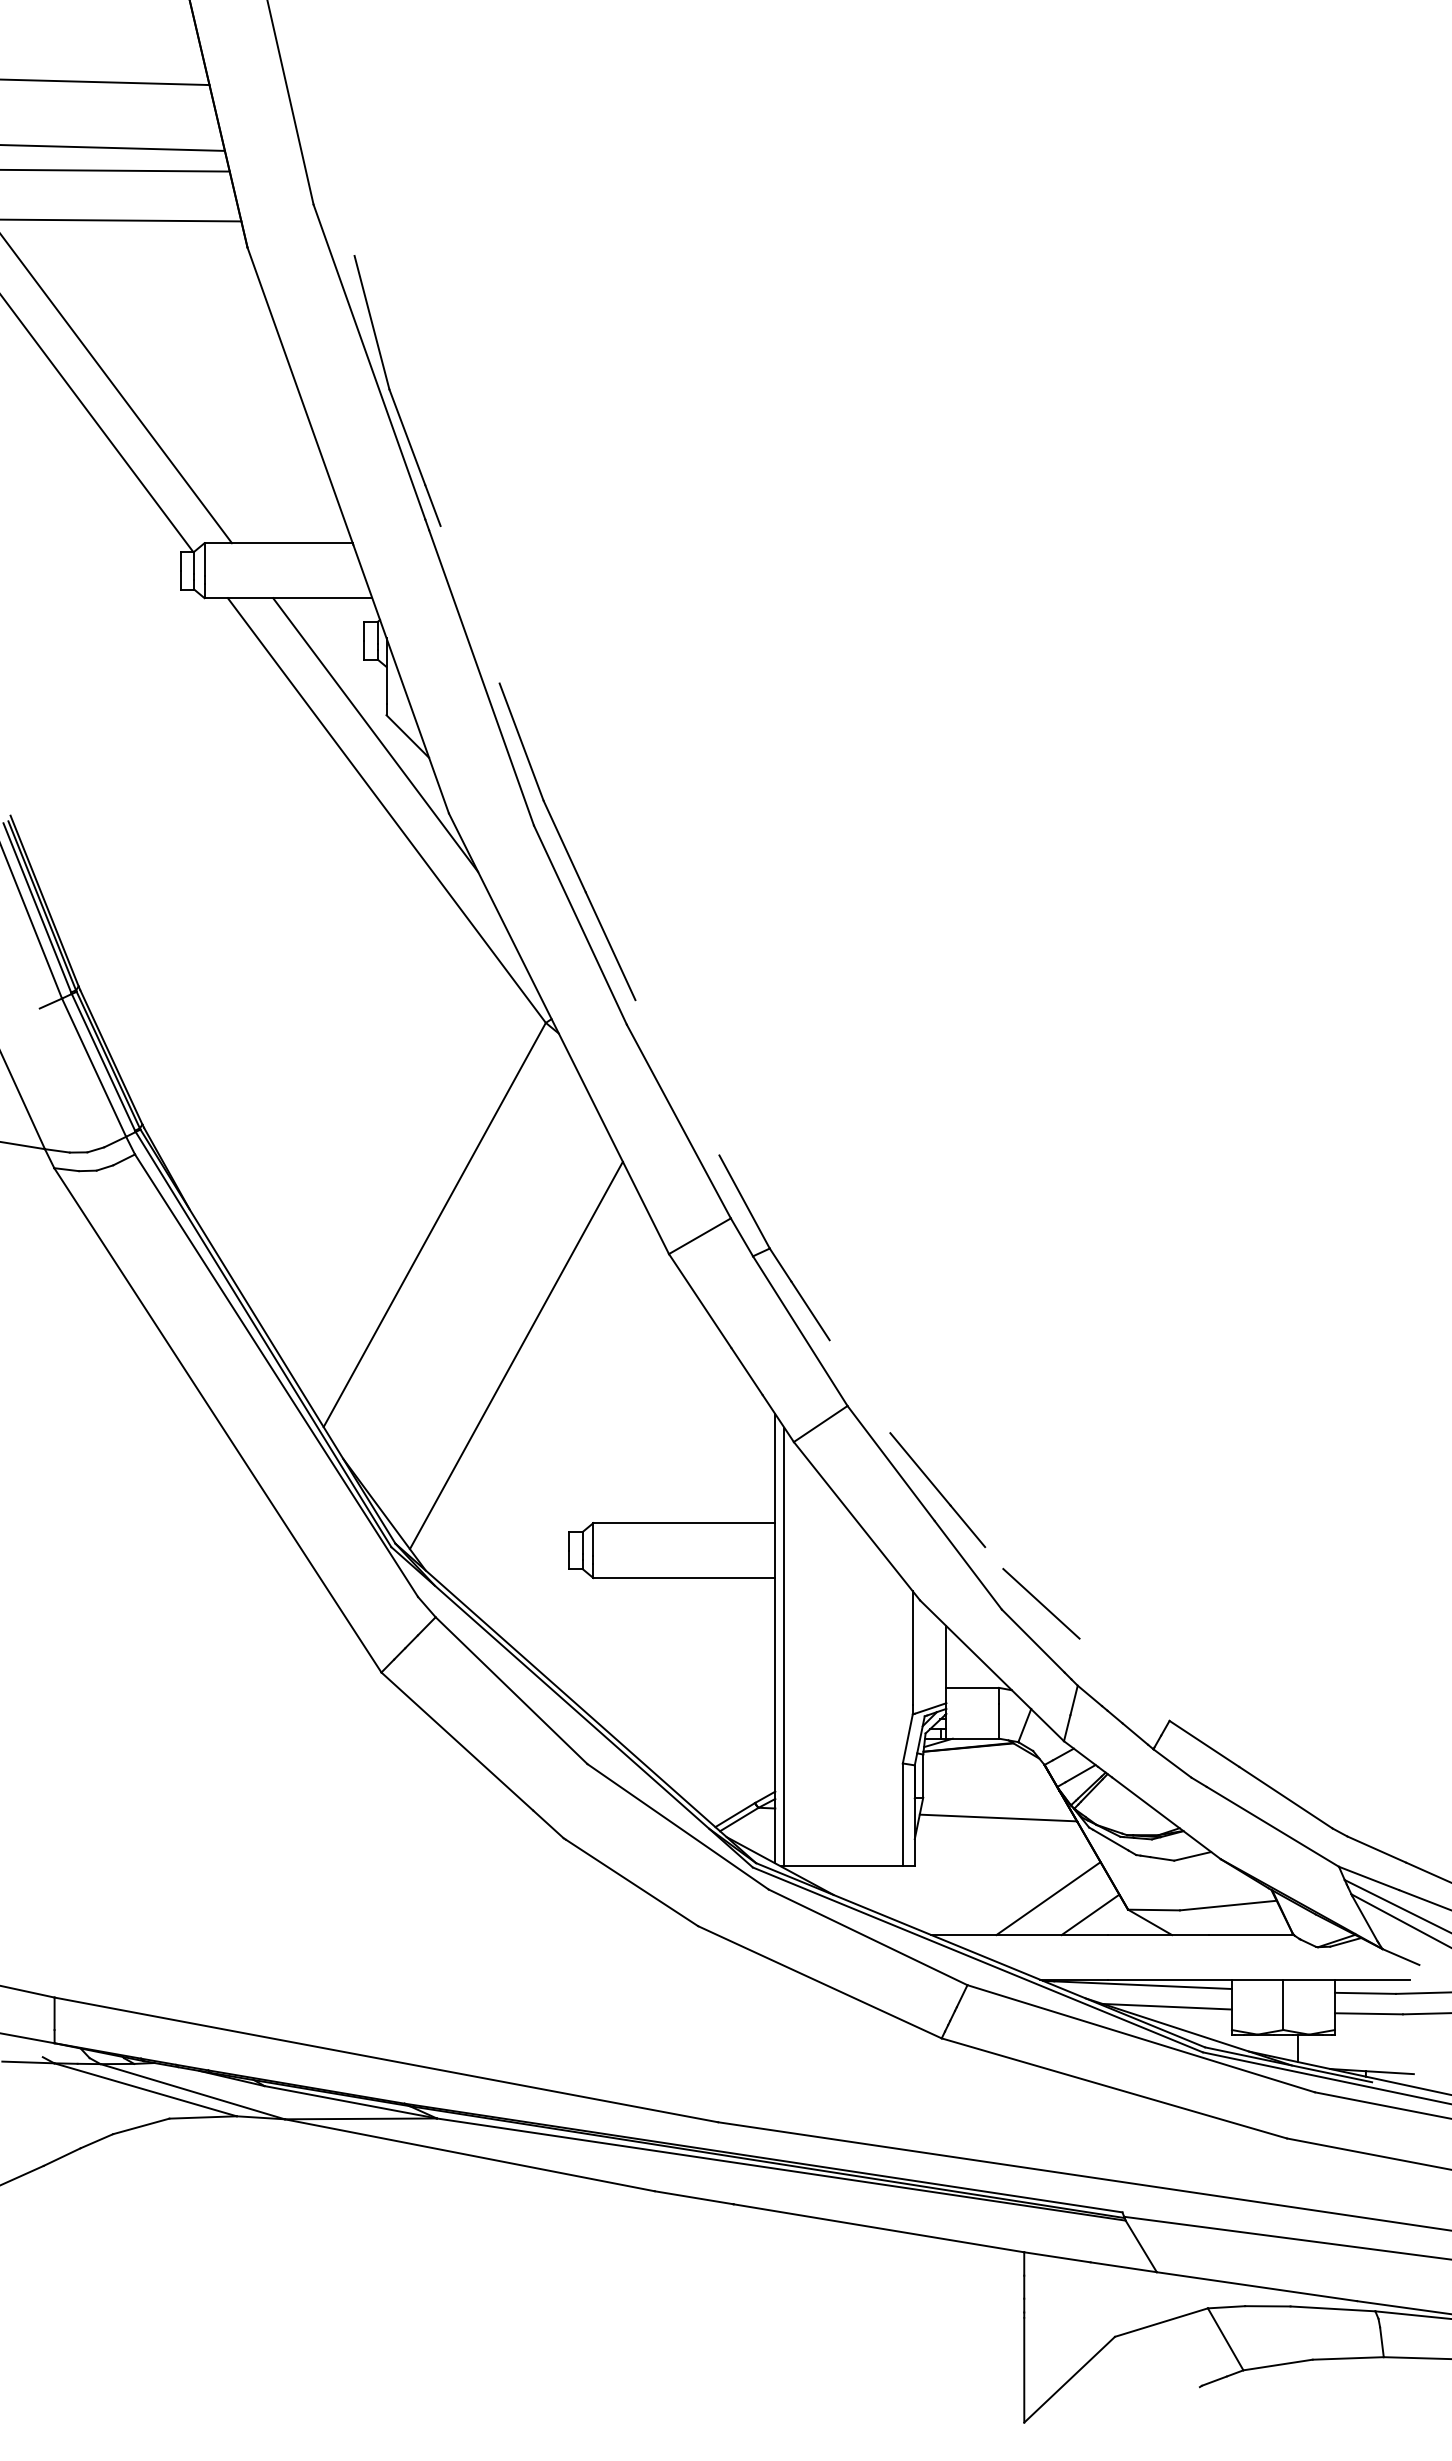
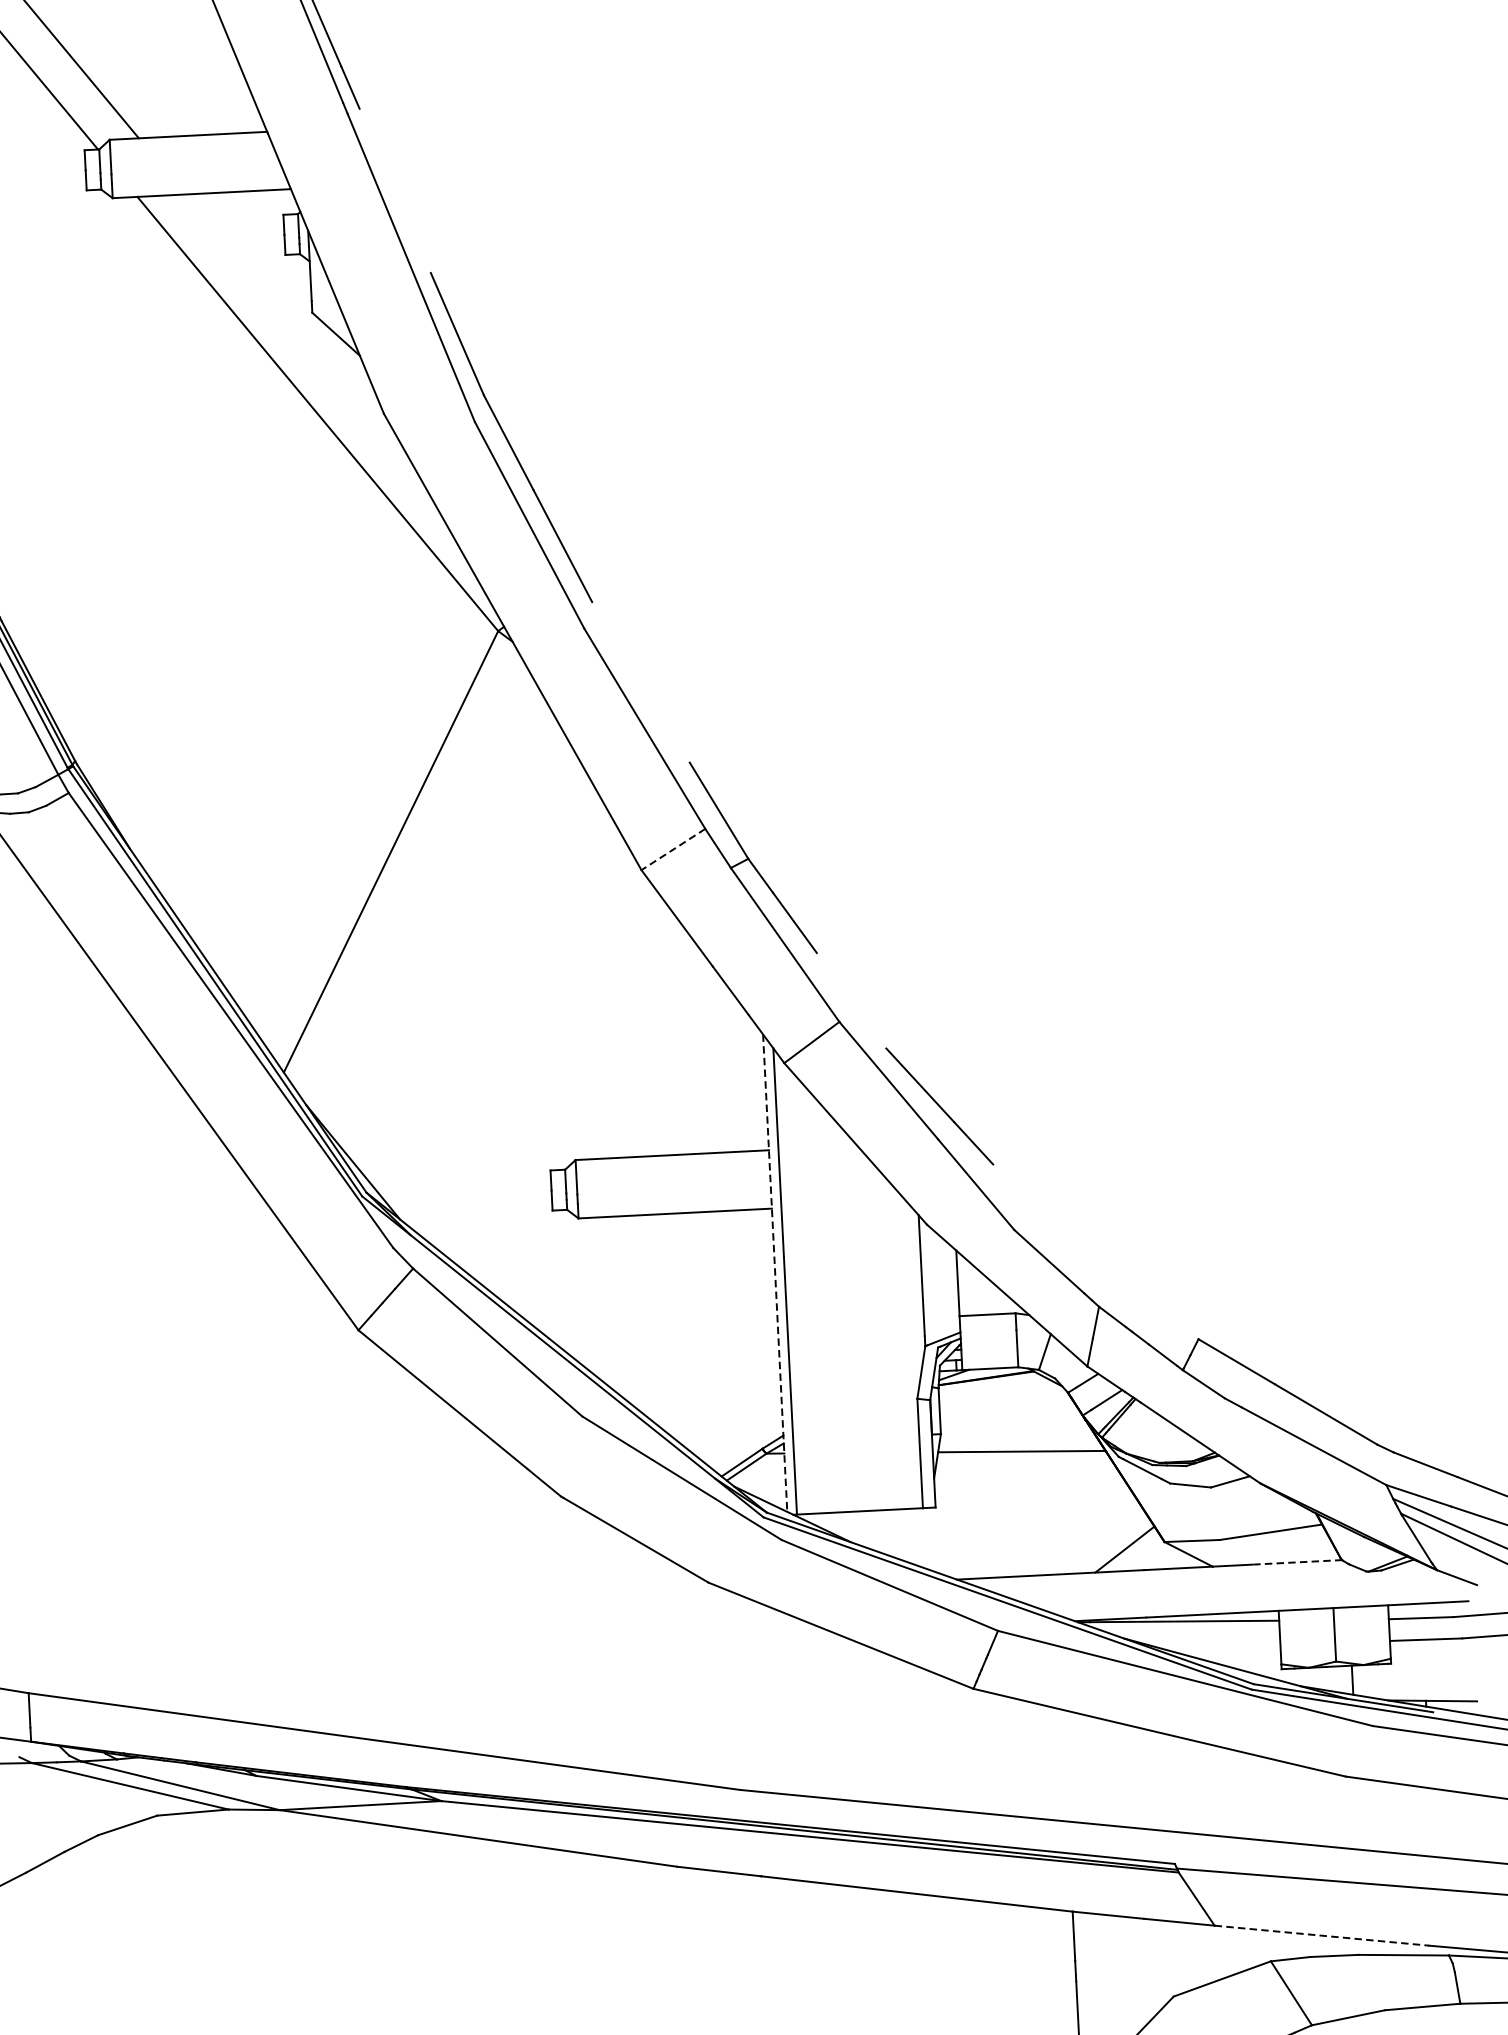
line: (375, 734) -> (301, 333), removed
line: (699, 1236) -> (672, 849), solid -> dashed
line: (515, 1355) -> (483, 986), removed
line: (1041, 1603) -> (1056, 1221), removed
line: (775, 1638) -> (775, 1272), solid -> dashed
line: (1048, 1898) -> (1079, 1534), removed
line: (1251, 1935) -> (1297, 1562), solid -> dashed
line: (1166, 2006) -> (1210, 1642), removed
line: (1257, 2286) -> (1322, 1935), solid -> dashed

